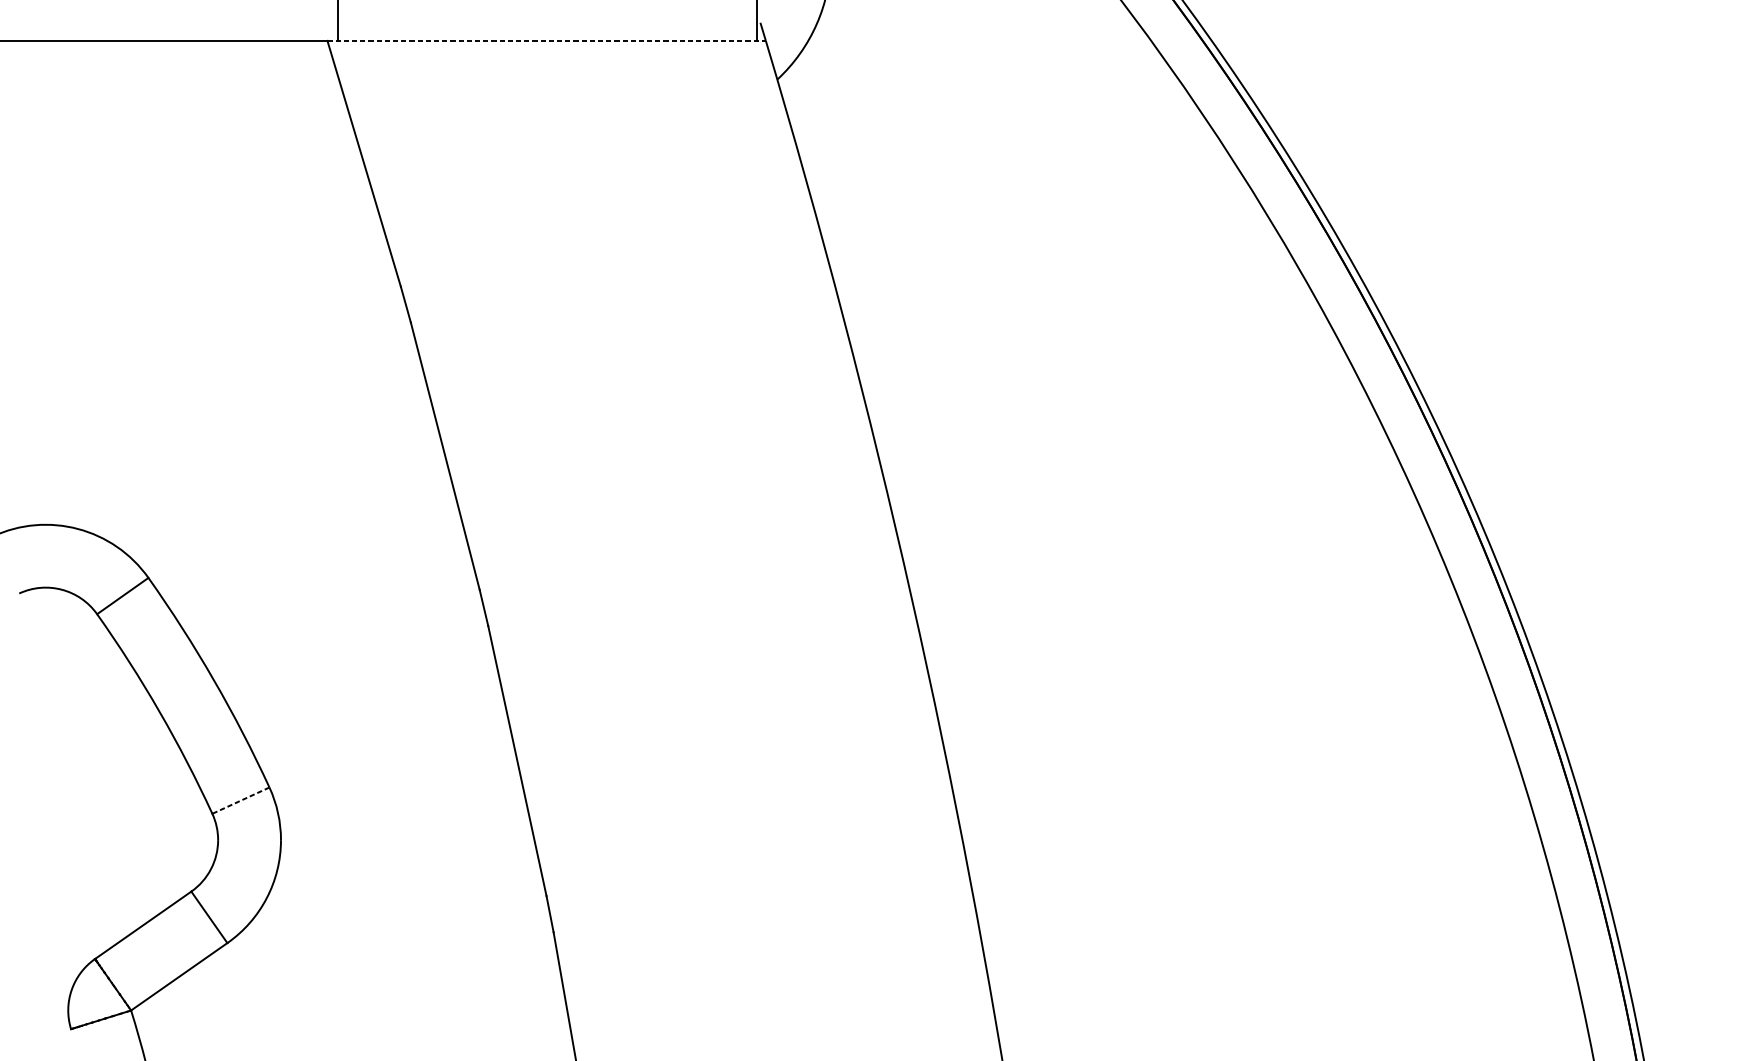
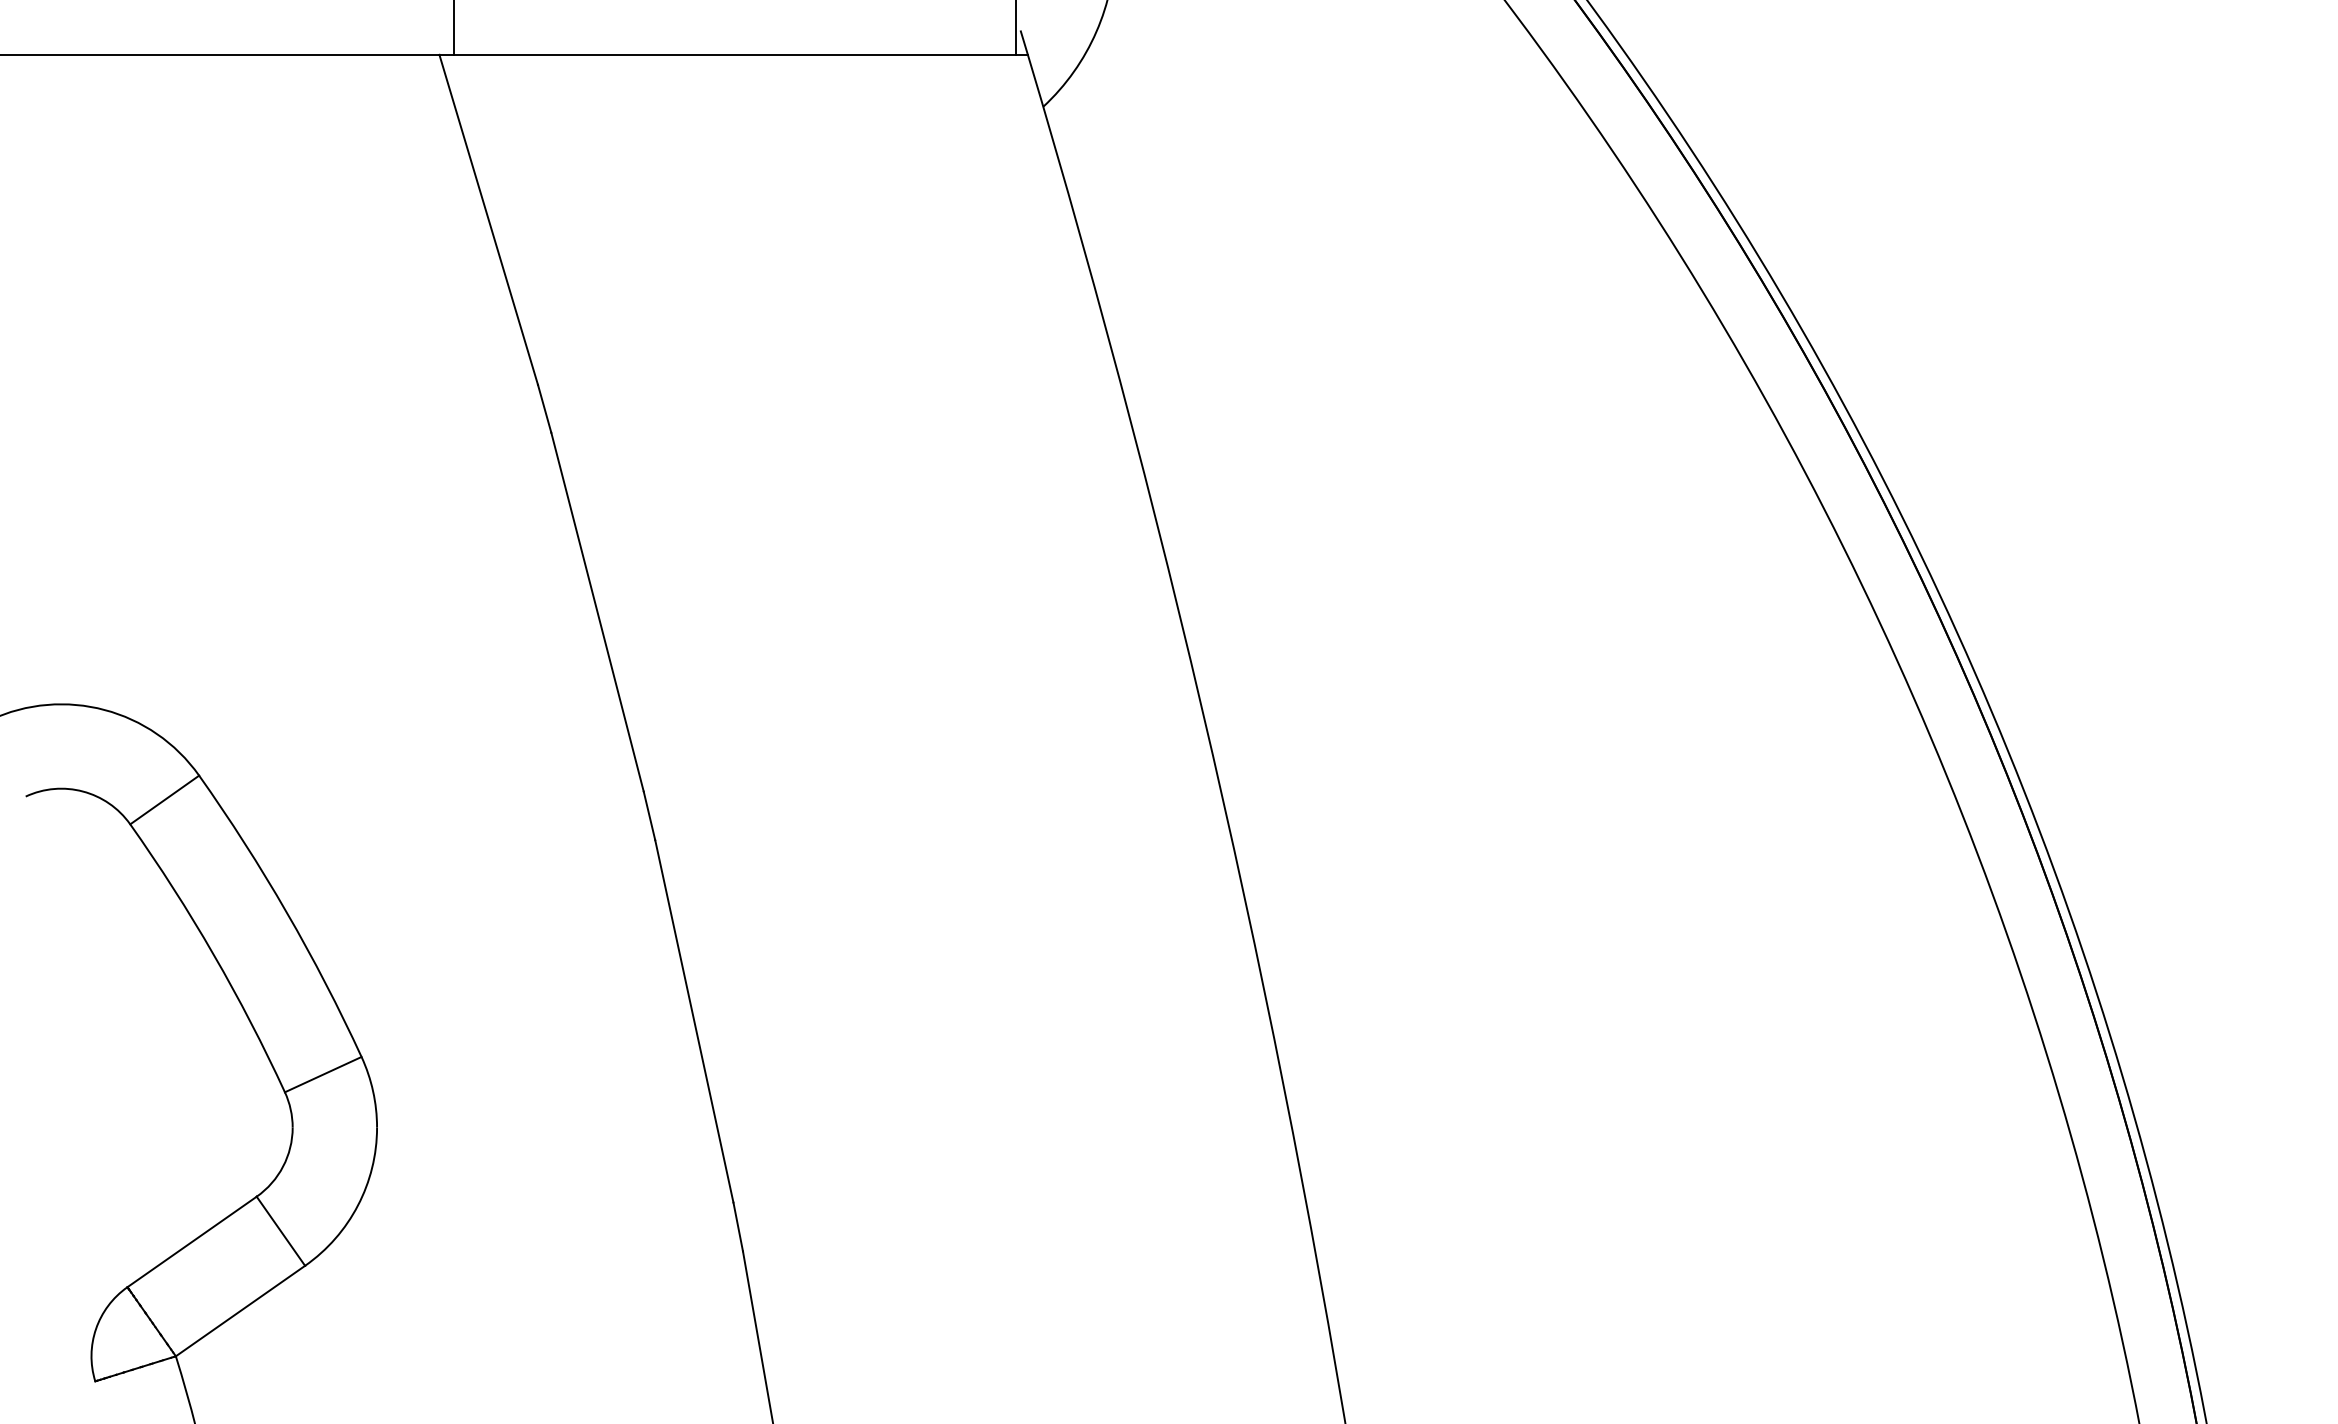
line: (547, 40) -> (734, 54), dashed -> solid
line: (240, 800) -> (322, 1074), dashed -> solid

